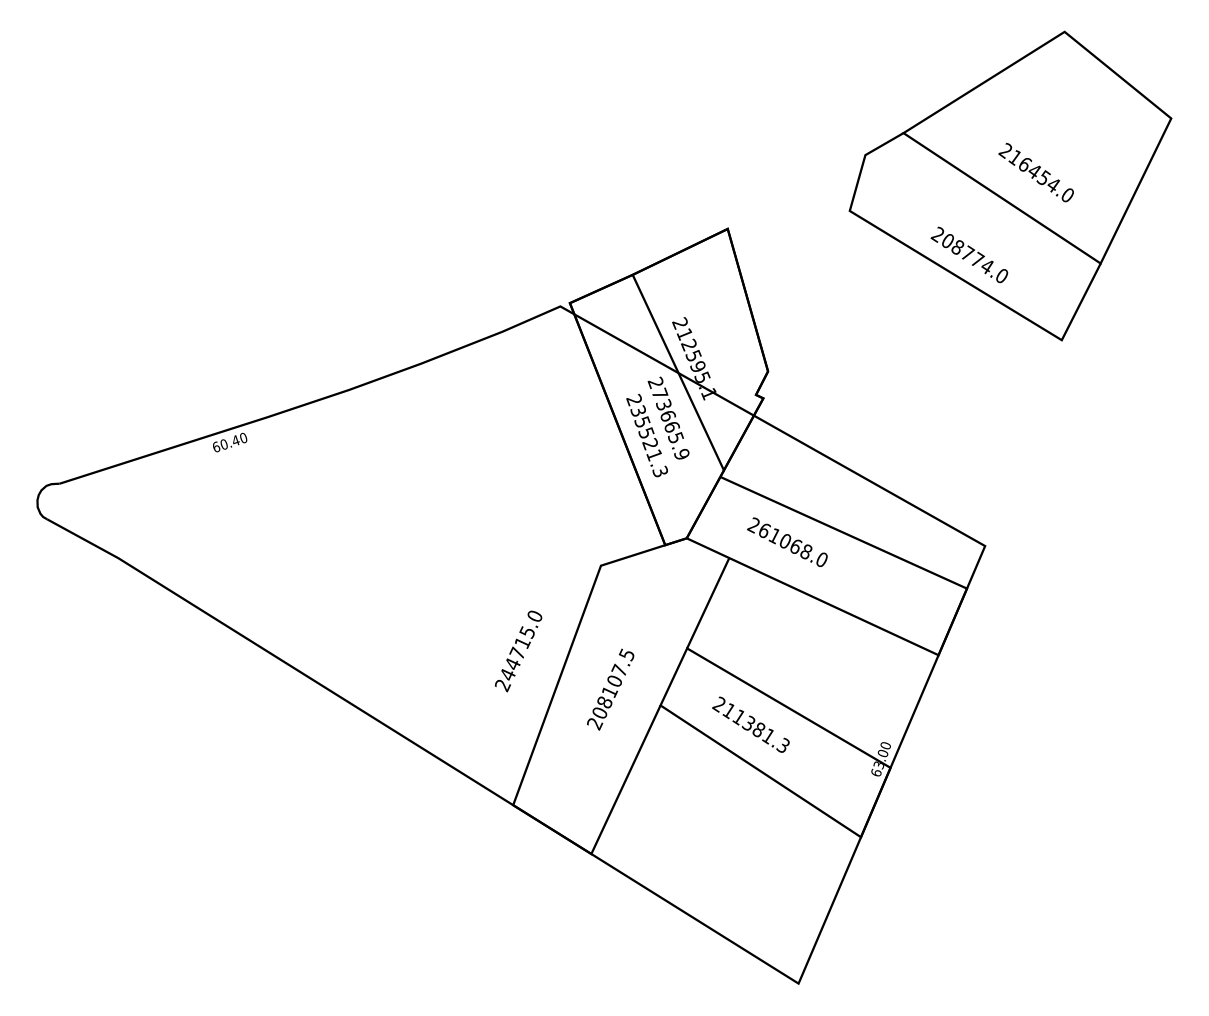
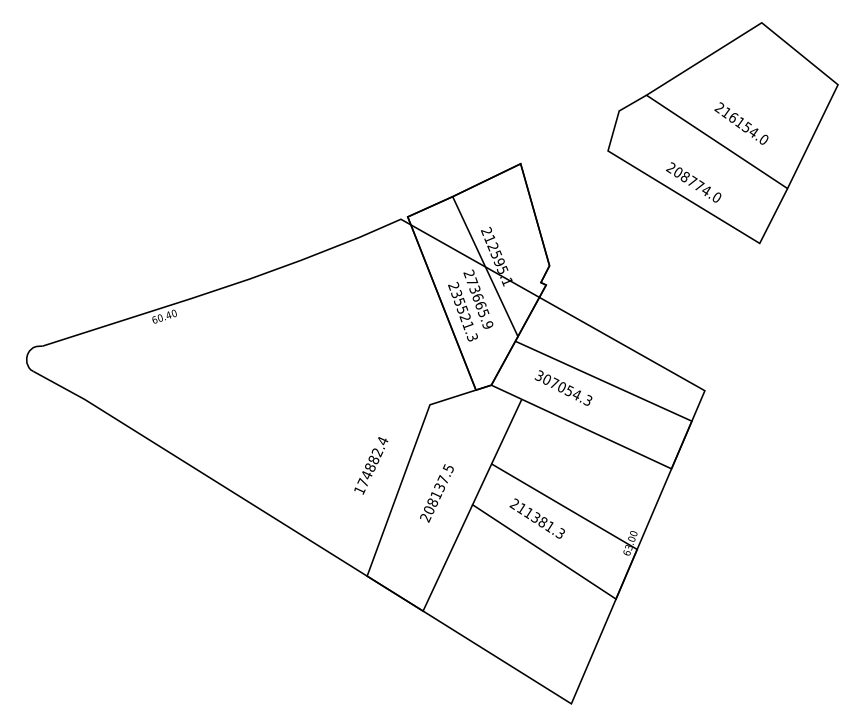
text: (1033, 171) -> (739, 122), 216454.0 -> 216154.0
text: (787, 541) -> (563, 387), 261068.0 -> 307054.3
text: (519, 651) -> (371, 466), 244715.0 -> 174882.4
text: (614, 681) -> (439, 487), 208107.5 -> 208137.5

